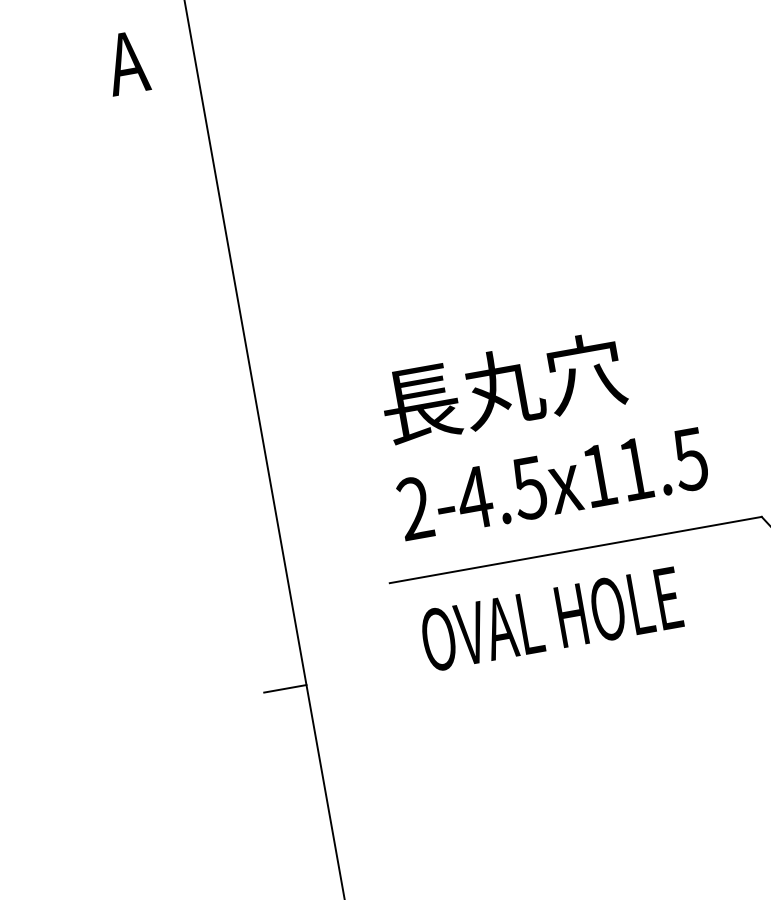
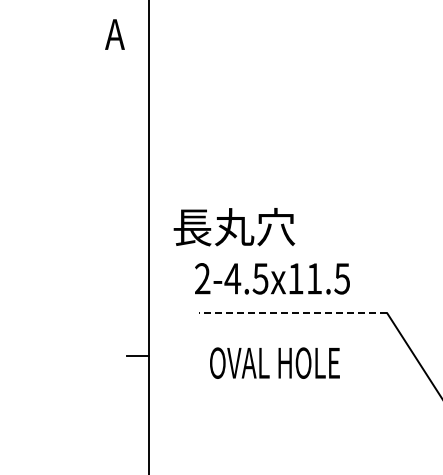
text: (503, 388) -> (234, 227), moved
text: (552, 483) -> (272, 278), moved
line: (574, 550) -> (292, 313), solid -> dashed
text: (550, 617) -> (274, 362), moved

